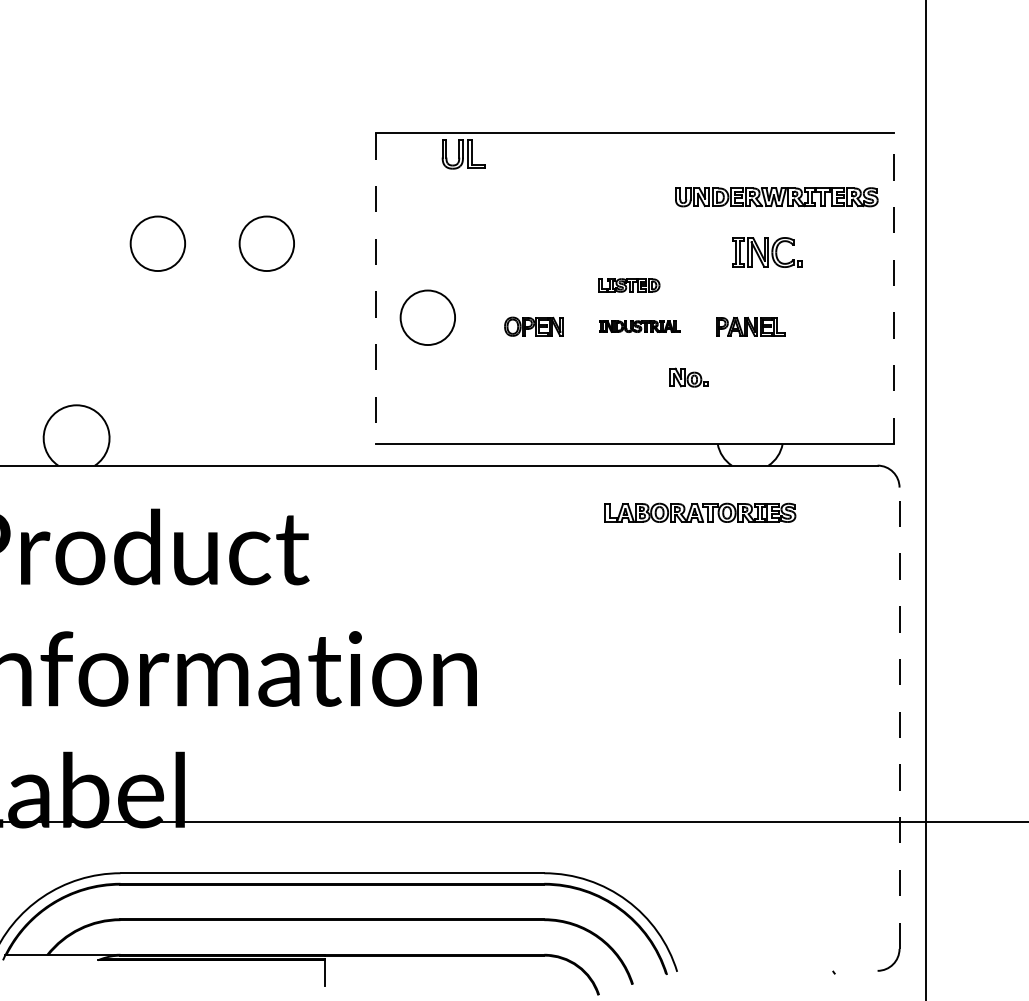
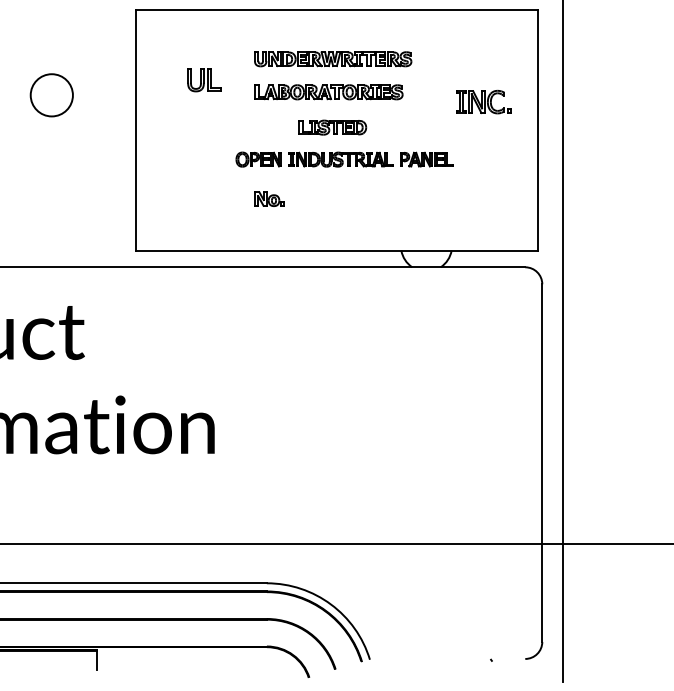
part: (463, 154) -> (204, 80), moved
part: (776, 197) -> (332, 59), moved
part: (767, 252) -> (484, 102), moved
part: (629, 285) -> (332, 127), size x1.43
line: (375, 288) -> (136, 129), dashed -> solid
line: (894, 288) -> (538, 129), dashed -> solid
circle: (427, 317) -> (176, 152), removed
part: (639, 326) -> (340, 159), size x1.67
part: (688, 377) -> (269, 198), moved
part: (700, 512) -> (329, 92), moved
line: (899, 718) -> (542, 463), dashed -> solid

